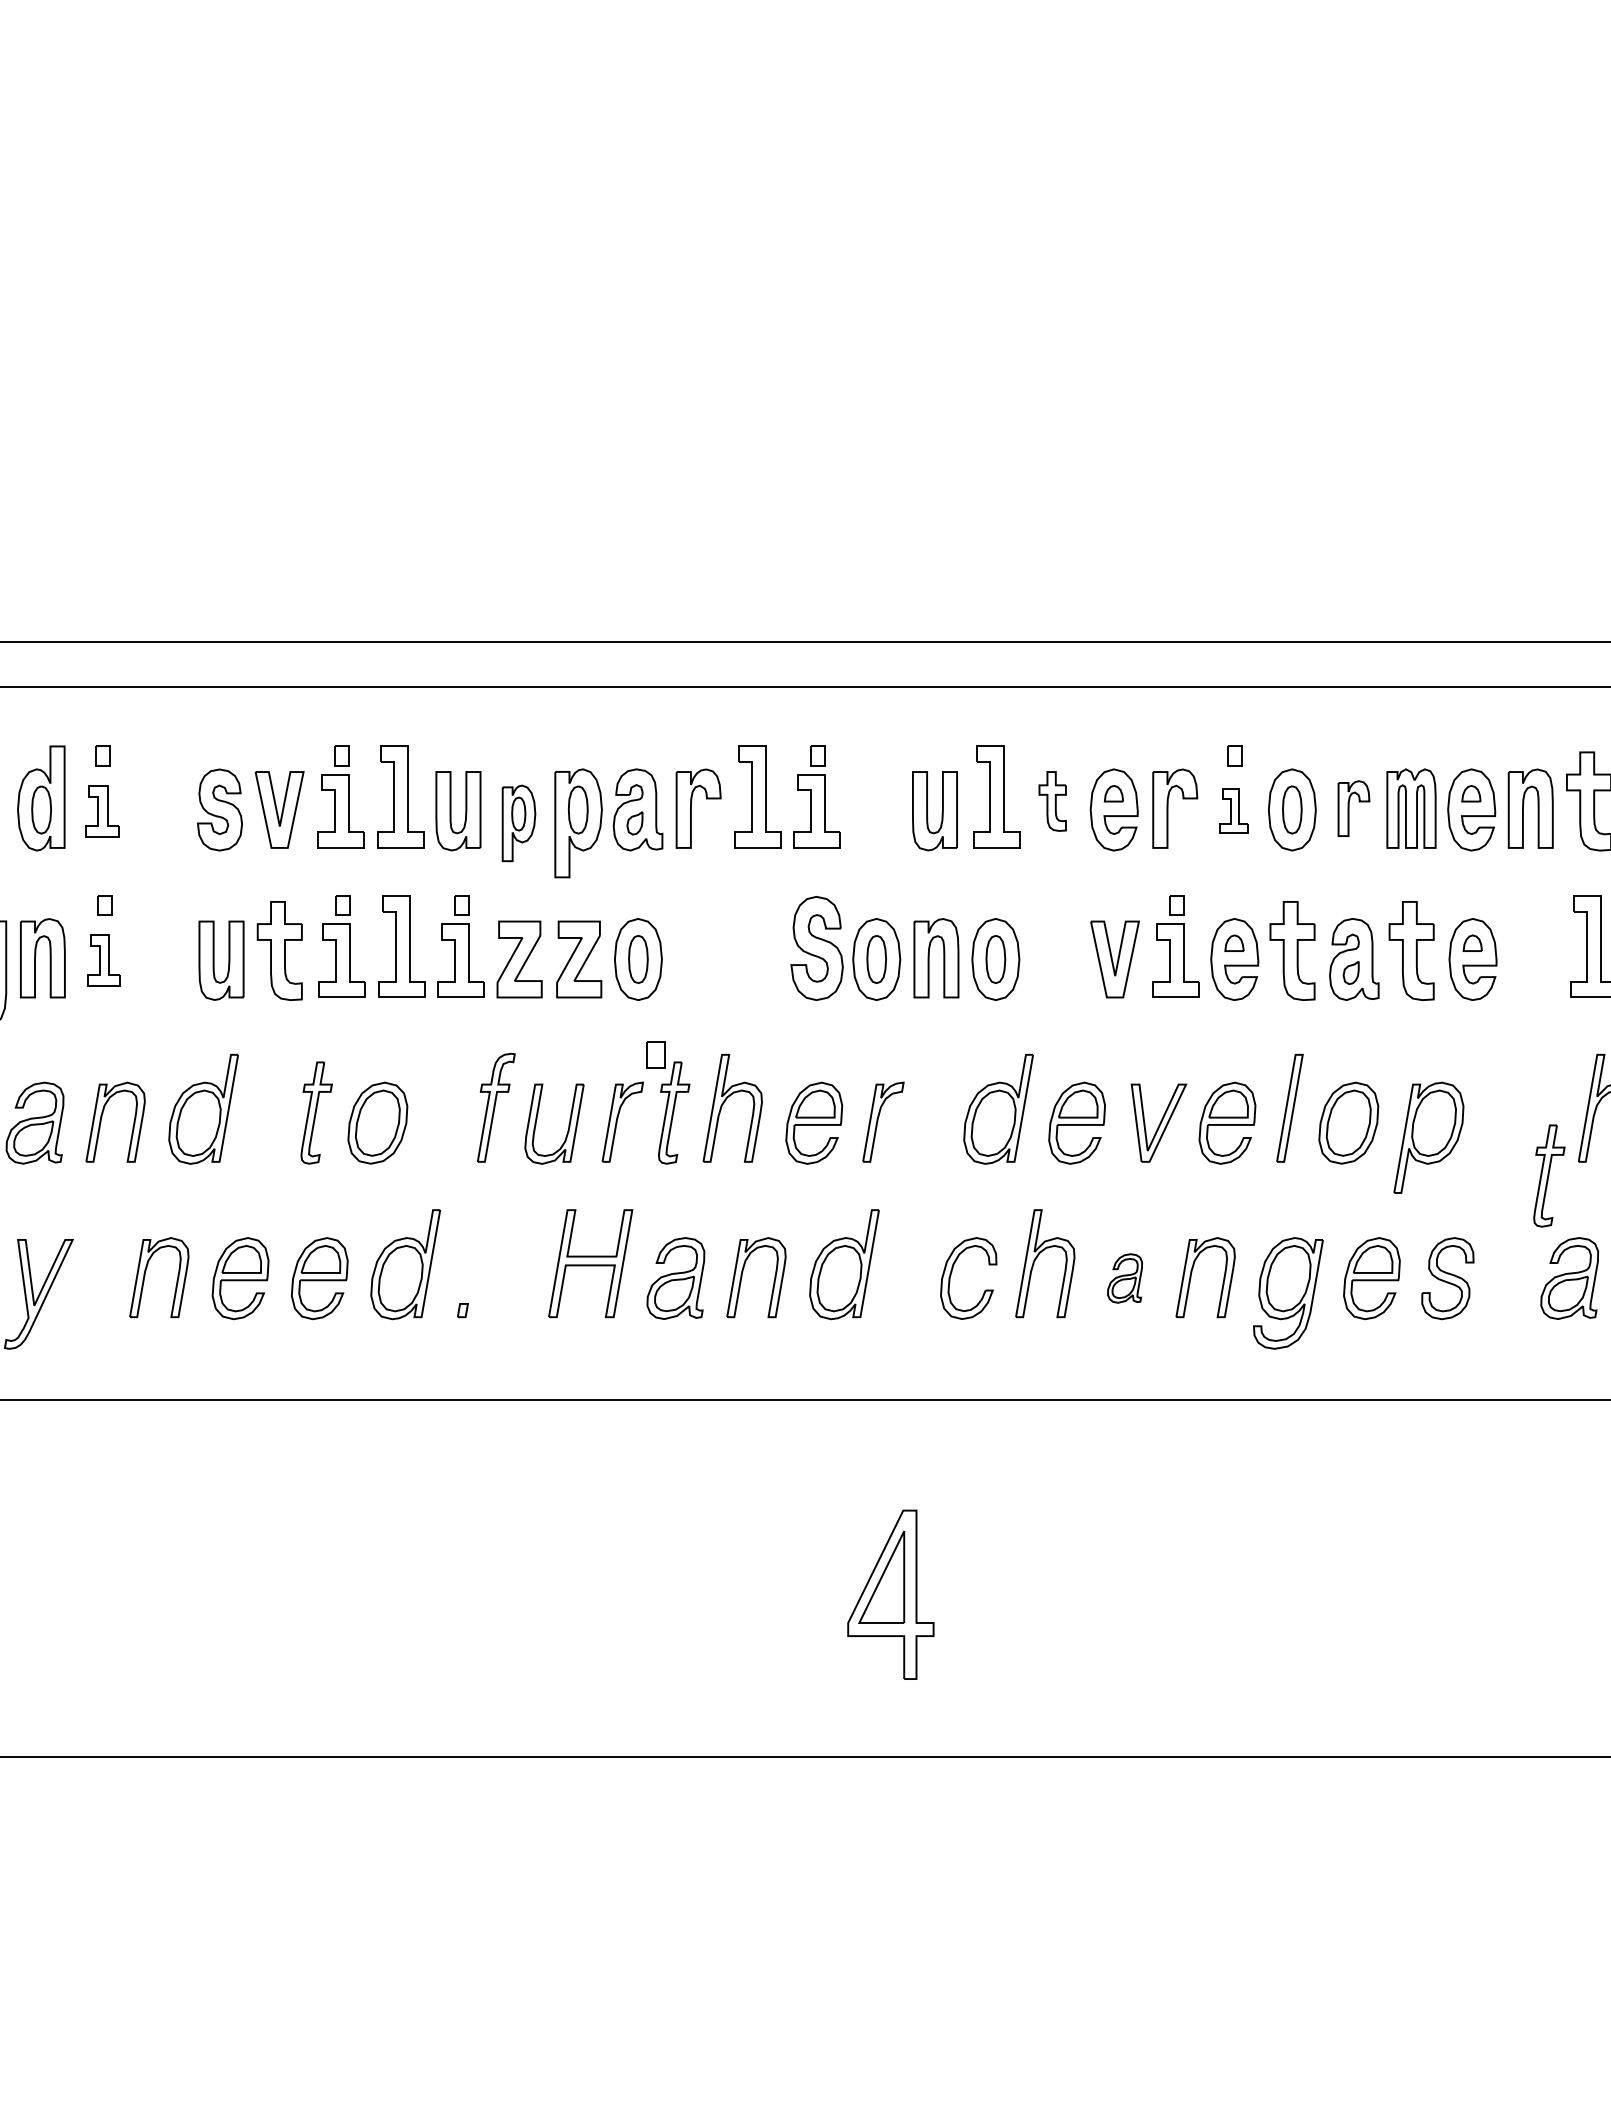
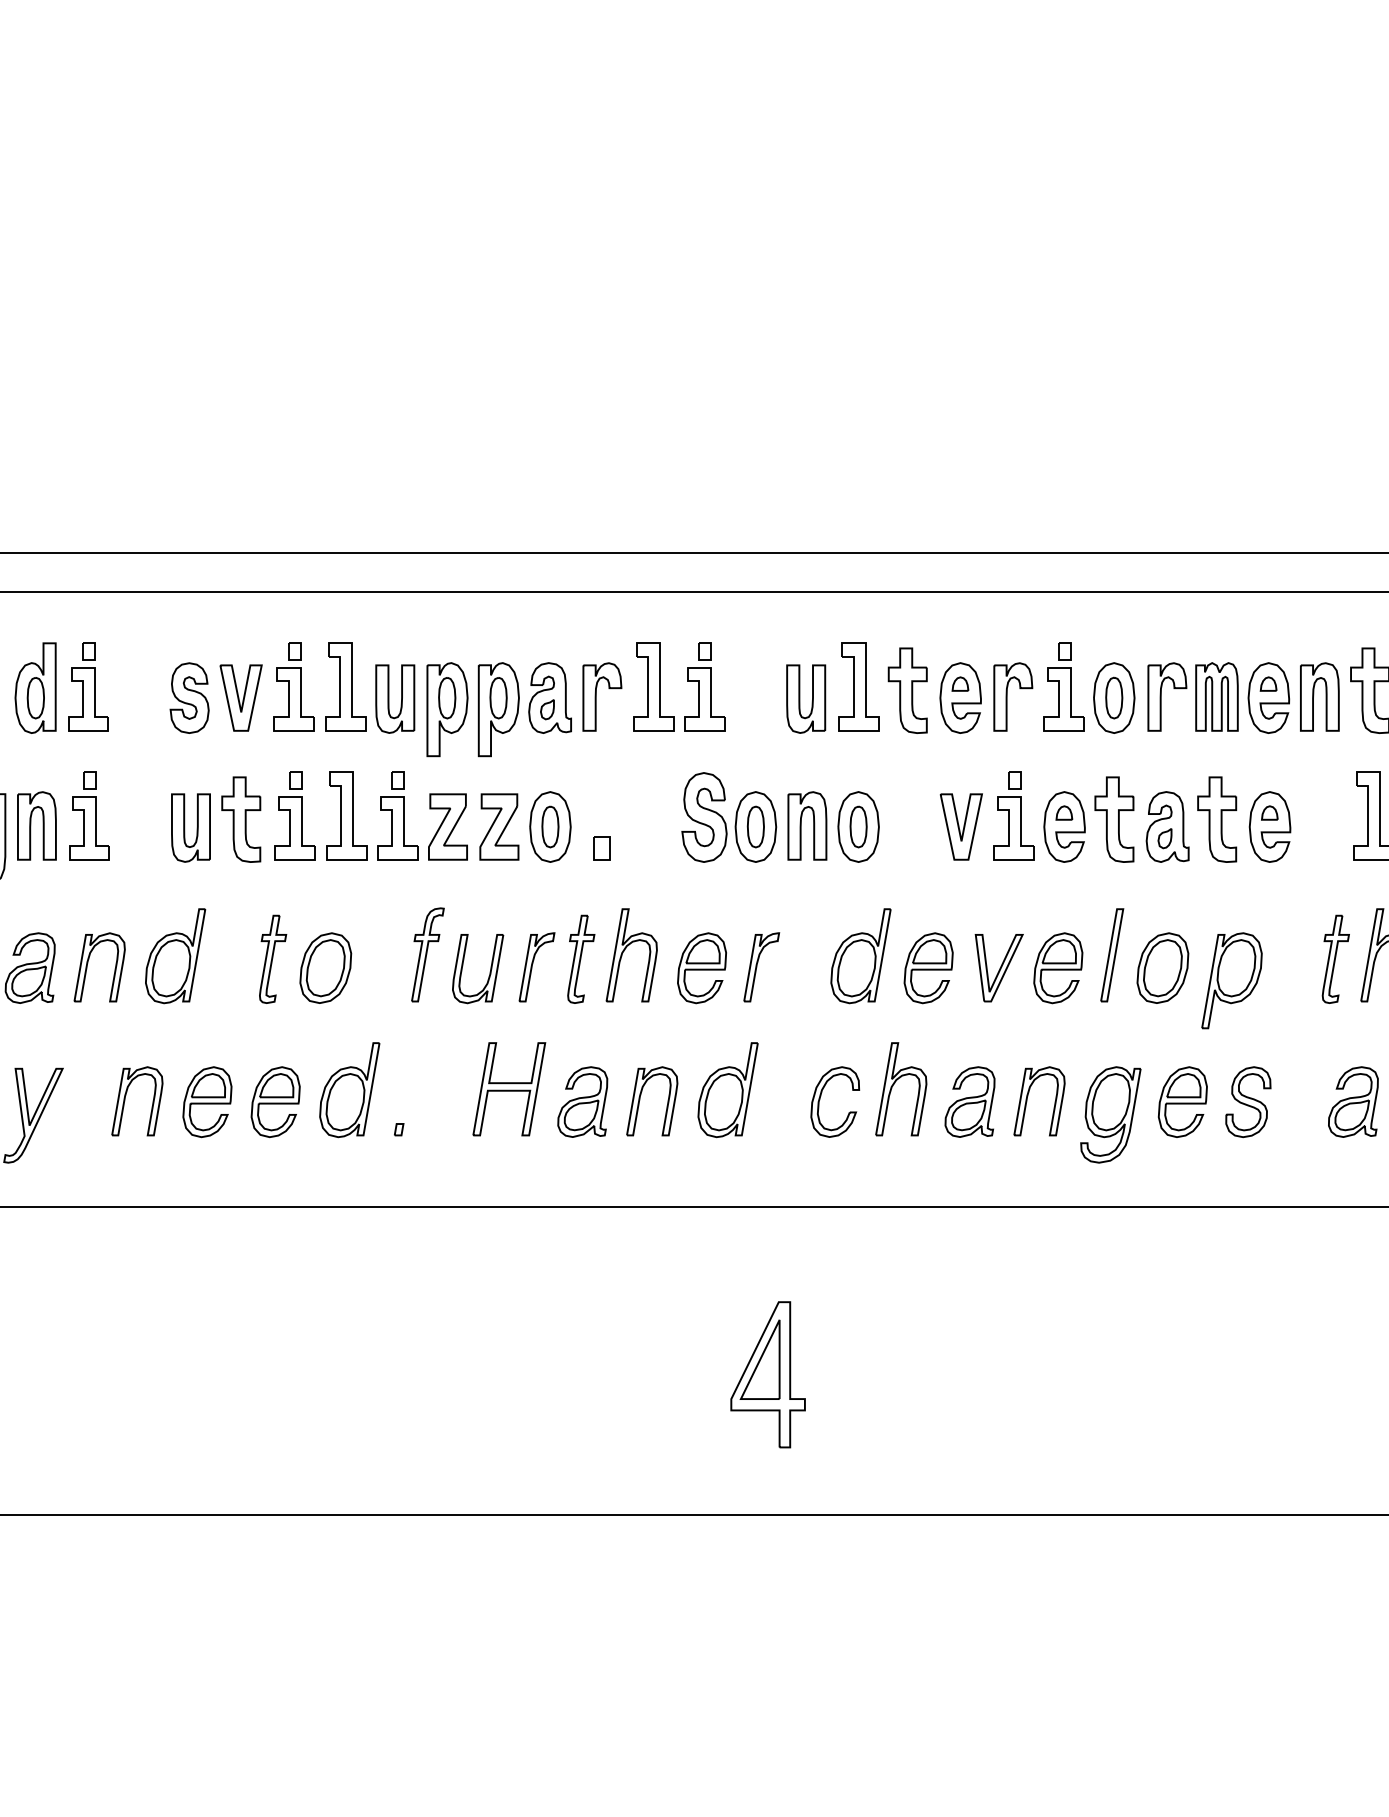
part: (1052, 801) -> (907, 690), size x1.67
part: (1353, 808) -> (1166, 696), size x1.43
part: (102, 811) -> (88, 699), size x1.43
part: (1233, 811) -> (1063, 699), size x1.67
part: (518, 823) -> (447, 709), size x1.43
part: (103, 960) -> (89, 827), size x1.43
part: (655, 1054) -> (601, 847), moved
part: (1549, 1175) -> (1335, 958), moved
part: (1124, 1278) -> (969, 1102), size x1.67

